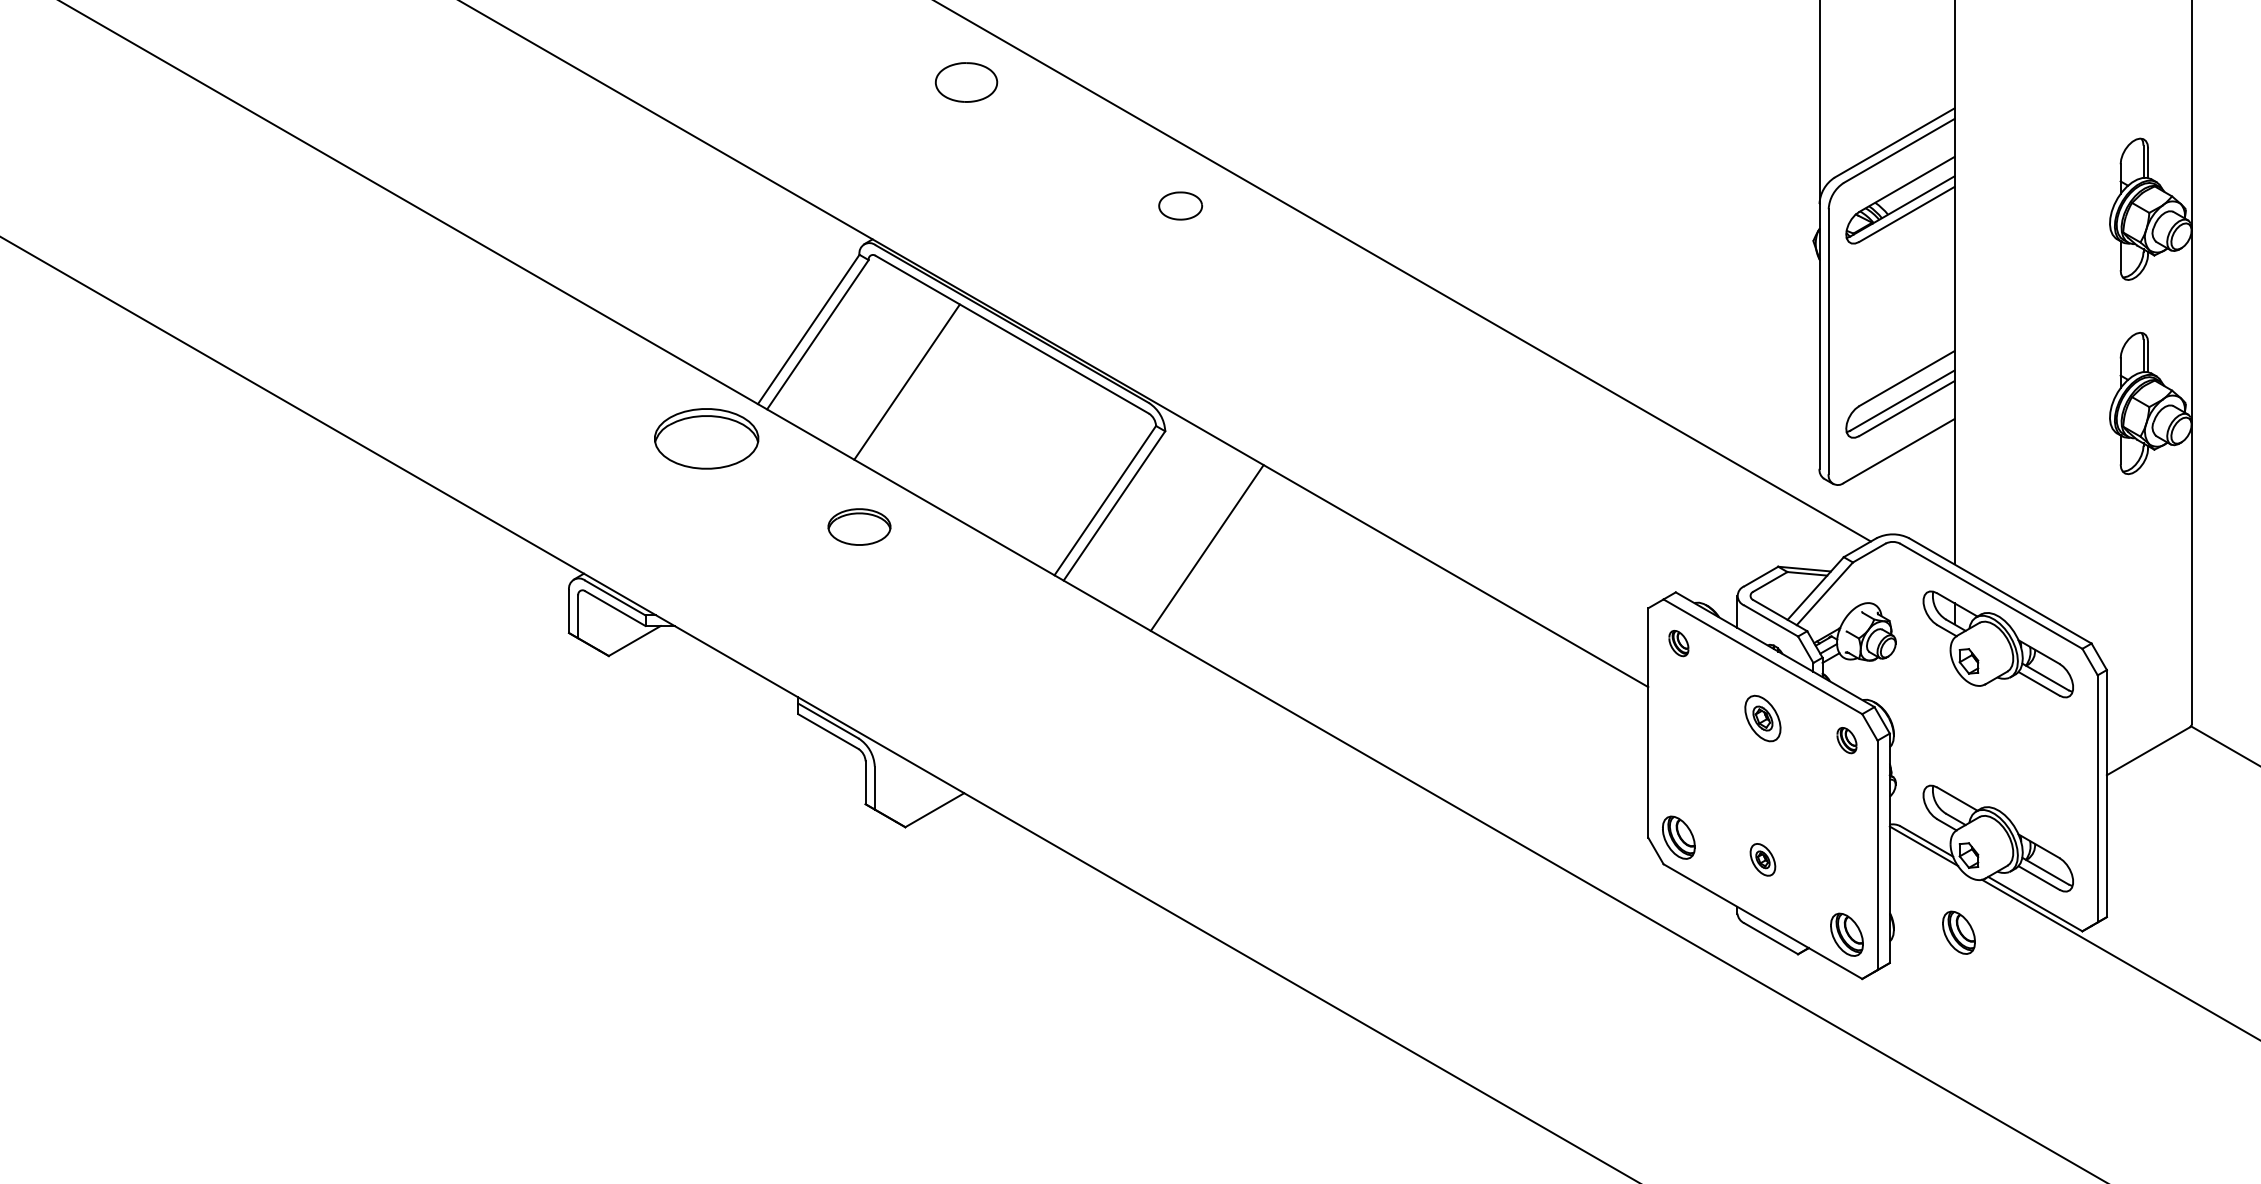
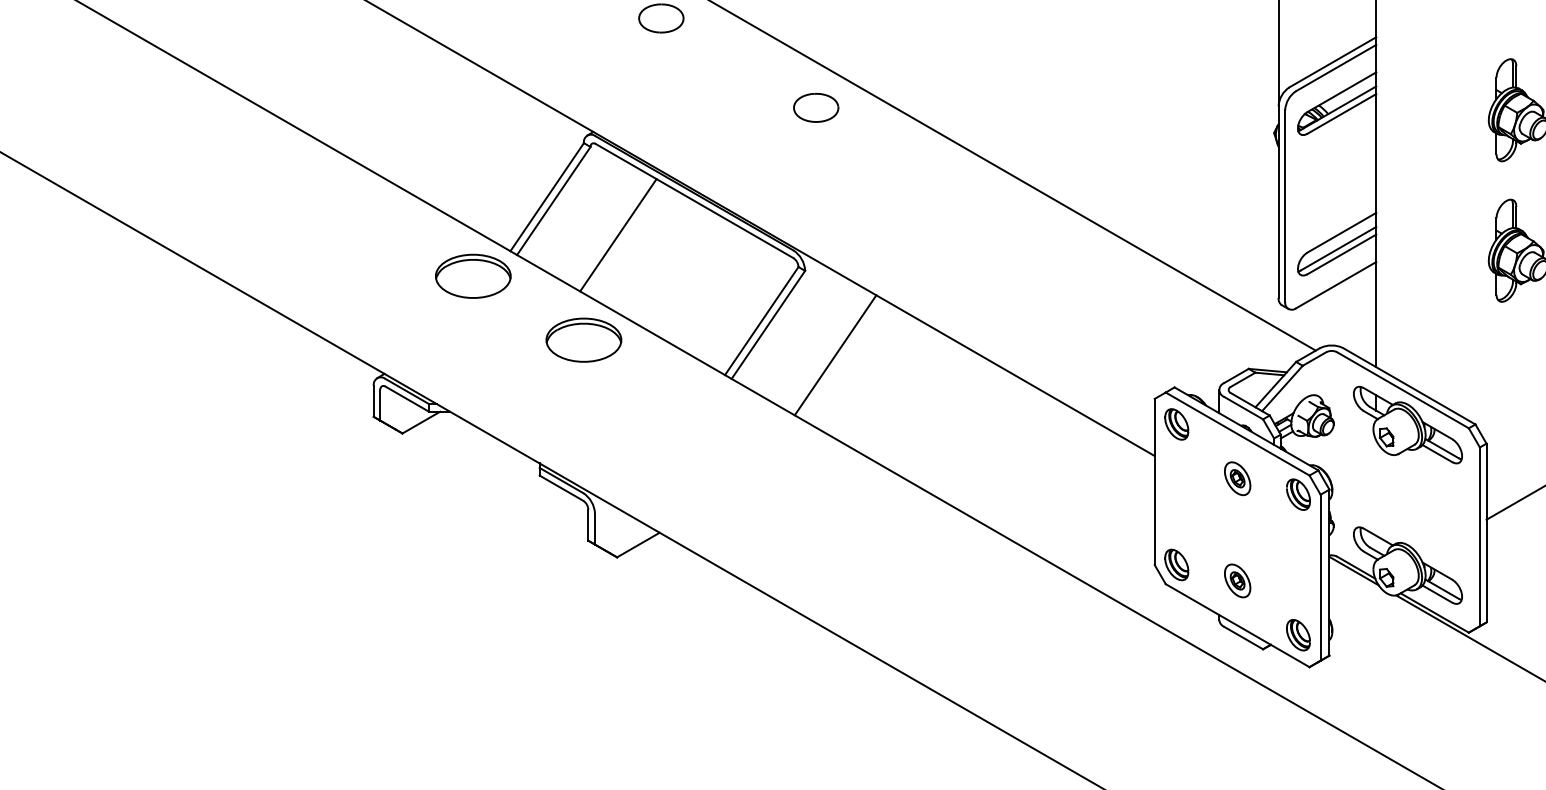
part: (1180, 205) -> (816, 107), size x1.43
part: (859, 526) -> (583, 339), size x1.67
part: (1678, 643) -> (1176, 424), size x1.67
part: (1846, 740) -> (1298, 494), size x1.67
part: (1762, 859) -> (1237, 580), size x1.43
part: (1958, 932) -> (1379, 633), removed

